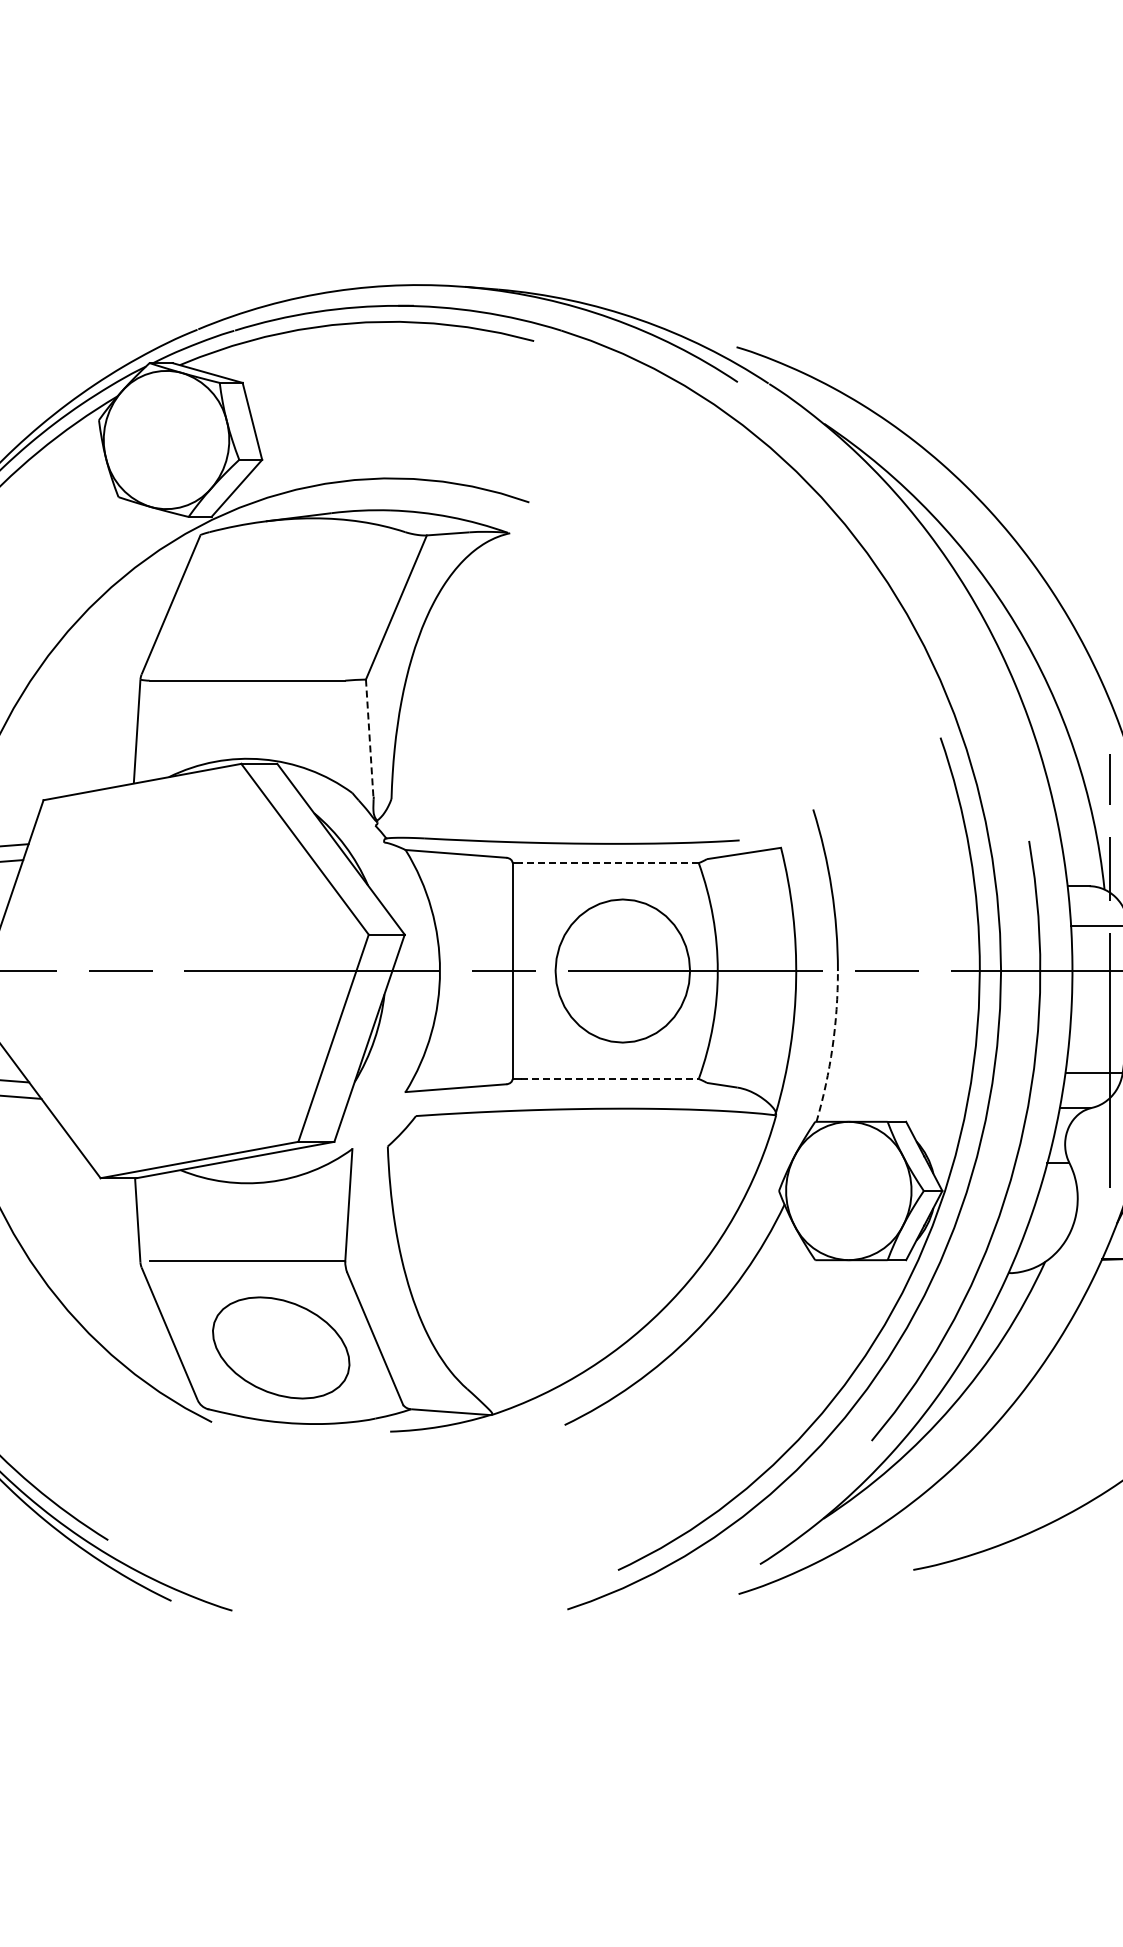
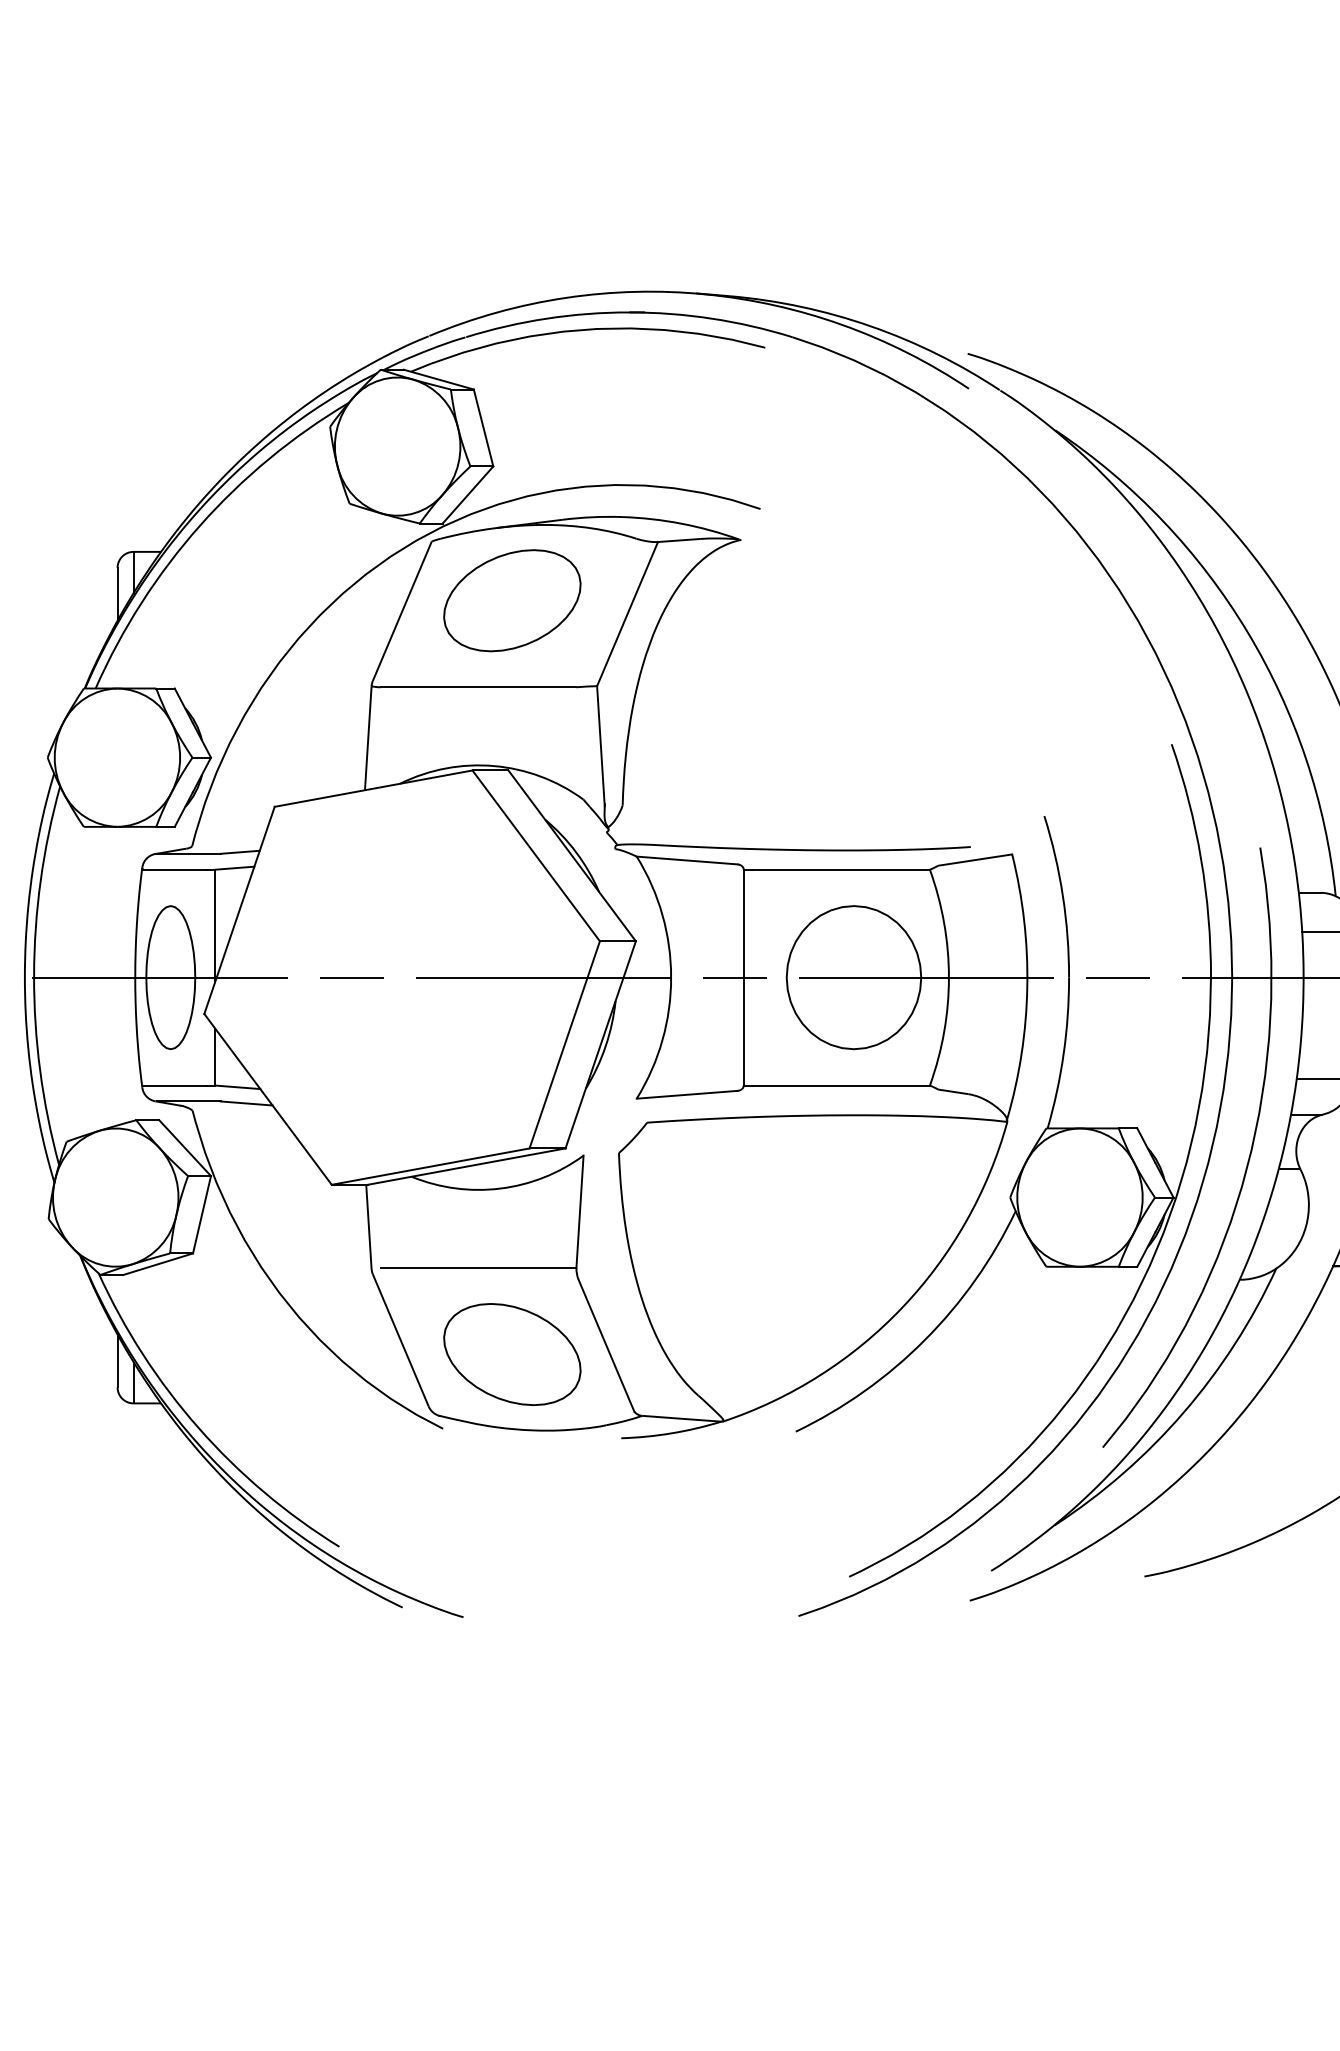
part: (281, 593) -> (512, 600), added
line: (369, 739) -> (600, 746), dashed -> solid
line: (609, 862) -> (840, 869), dashed -> solid
arc: (832, 1046) -> (1063, 1053), dashed -> solid
line: (610, 1078) -> (841, 1085), dashed -> solid

